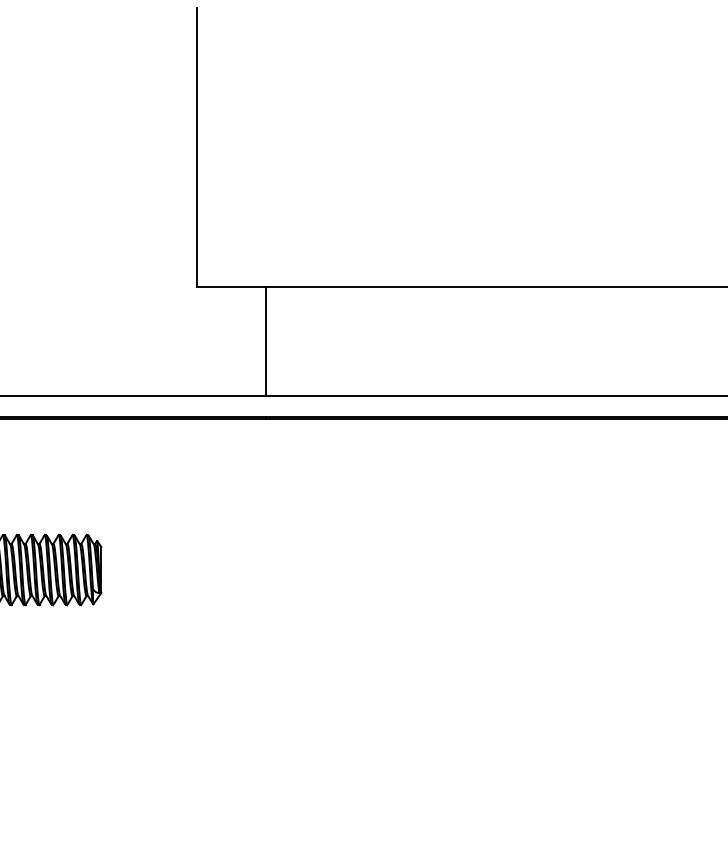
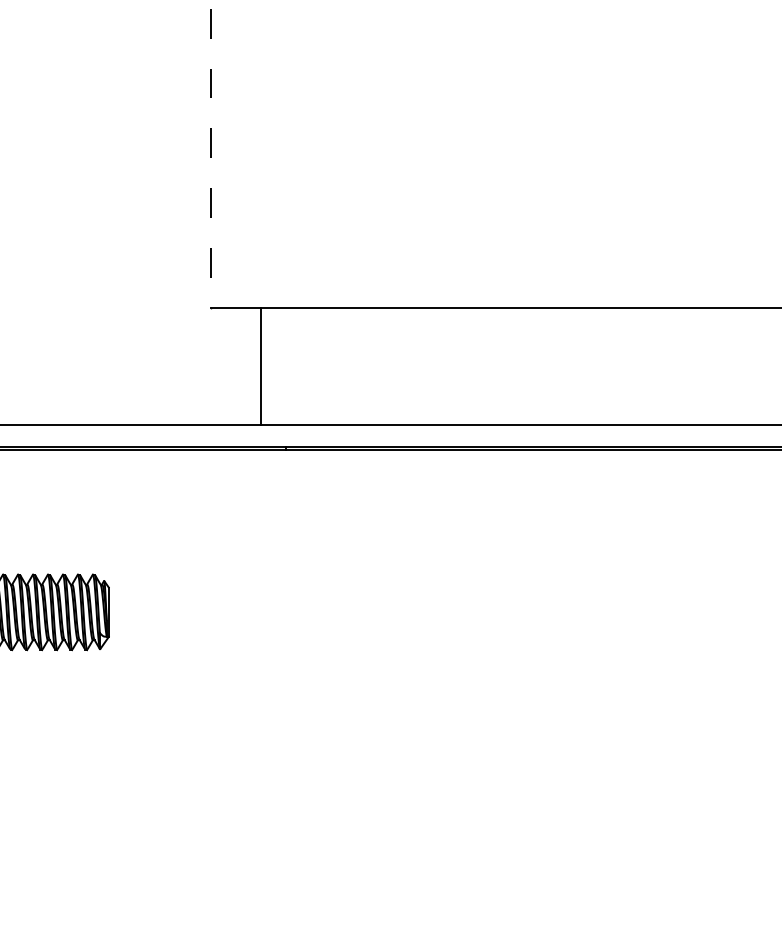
line: (196, 147) -> (211, 158), solid -> dashed
line: (266, 341) -> (261, 366), moved

